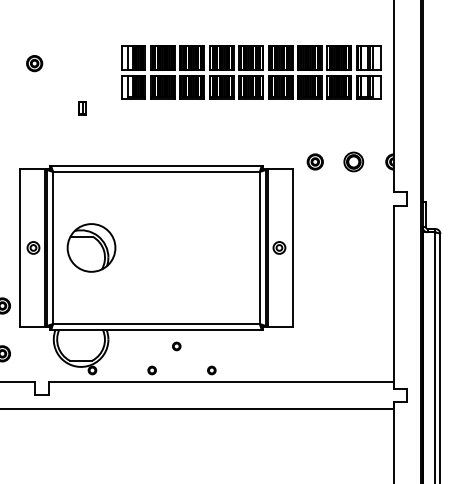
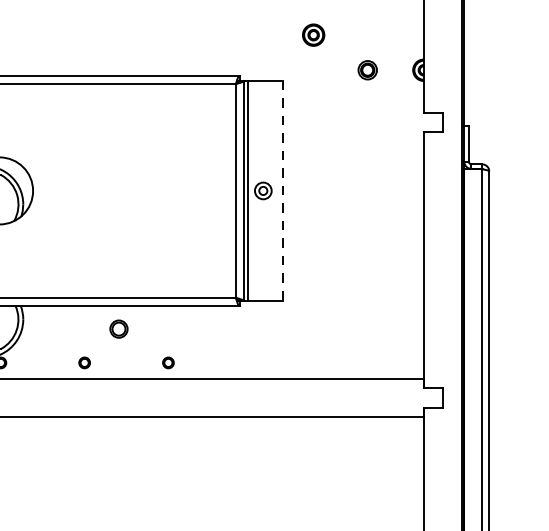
part: (314, 161) -> (312, 34), moved
part: (353, 161) -> (367, 69), size x0.7
line: (293, 247) -> (283, 190), solid -> dashed
part: (176, 346) -> (118, 329), size x1.6

